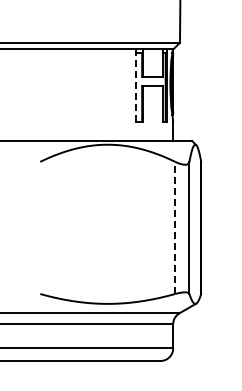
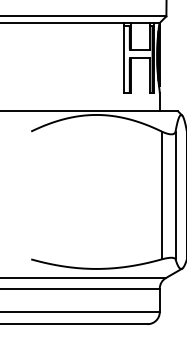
line: (136, 85) -> (124, 57), dashed -> solid
line: (175, 227) -> (162, 195), dashed -> solid

